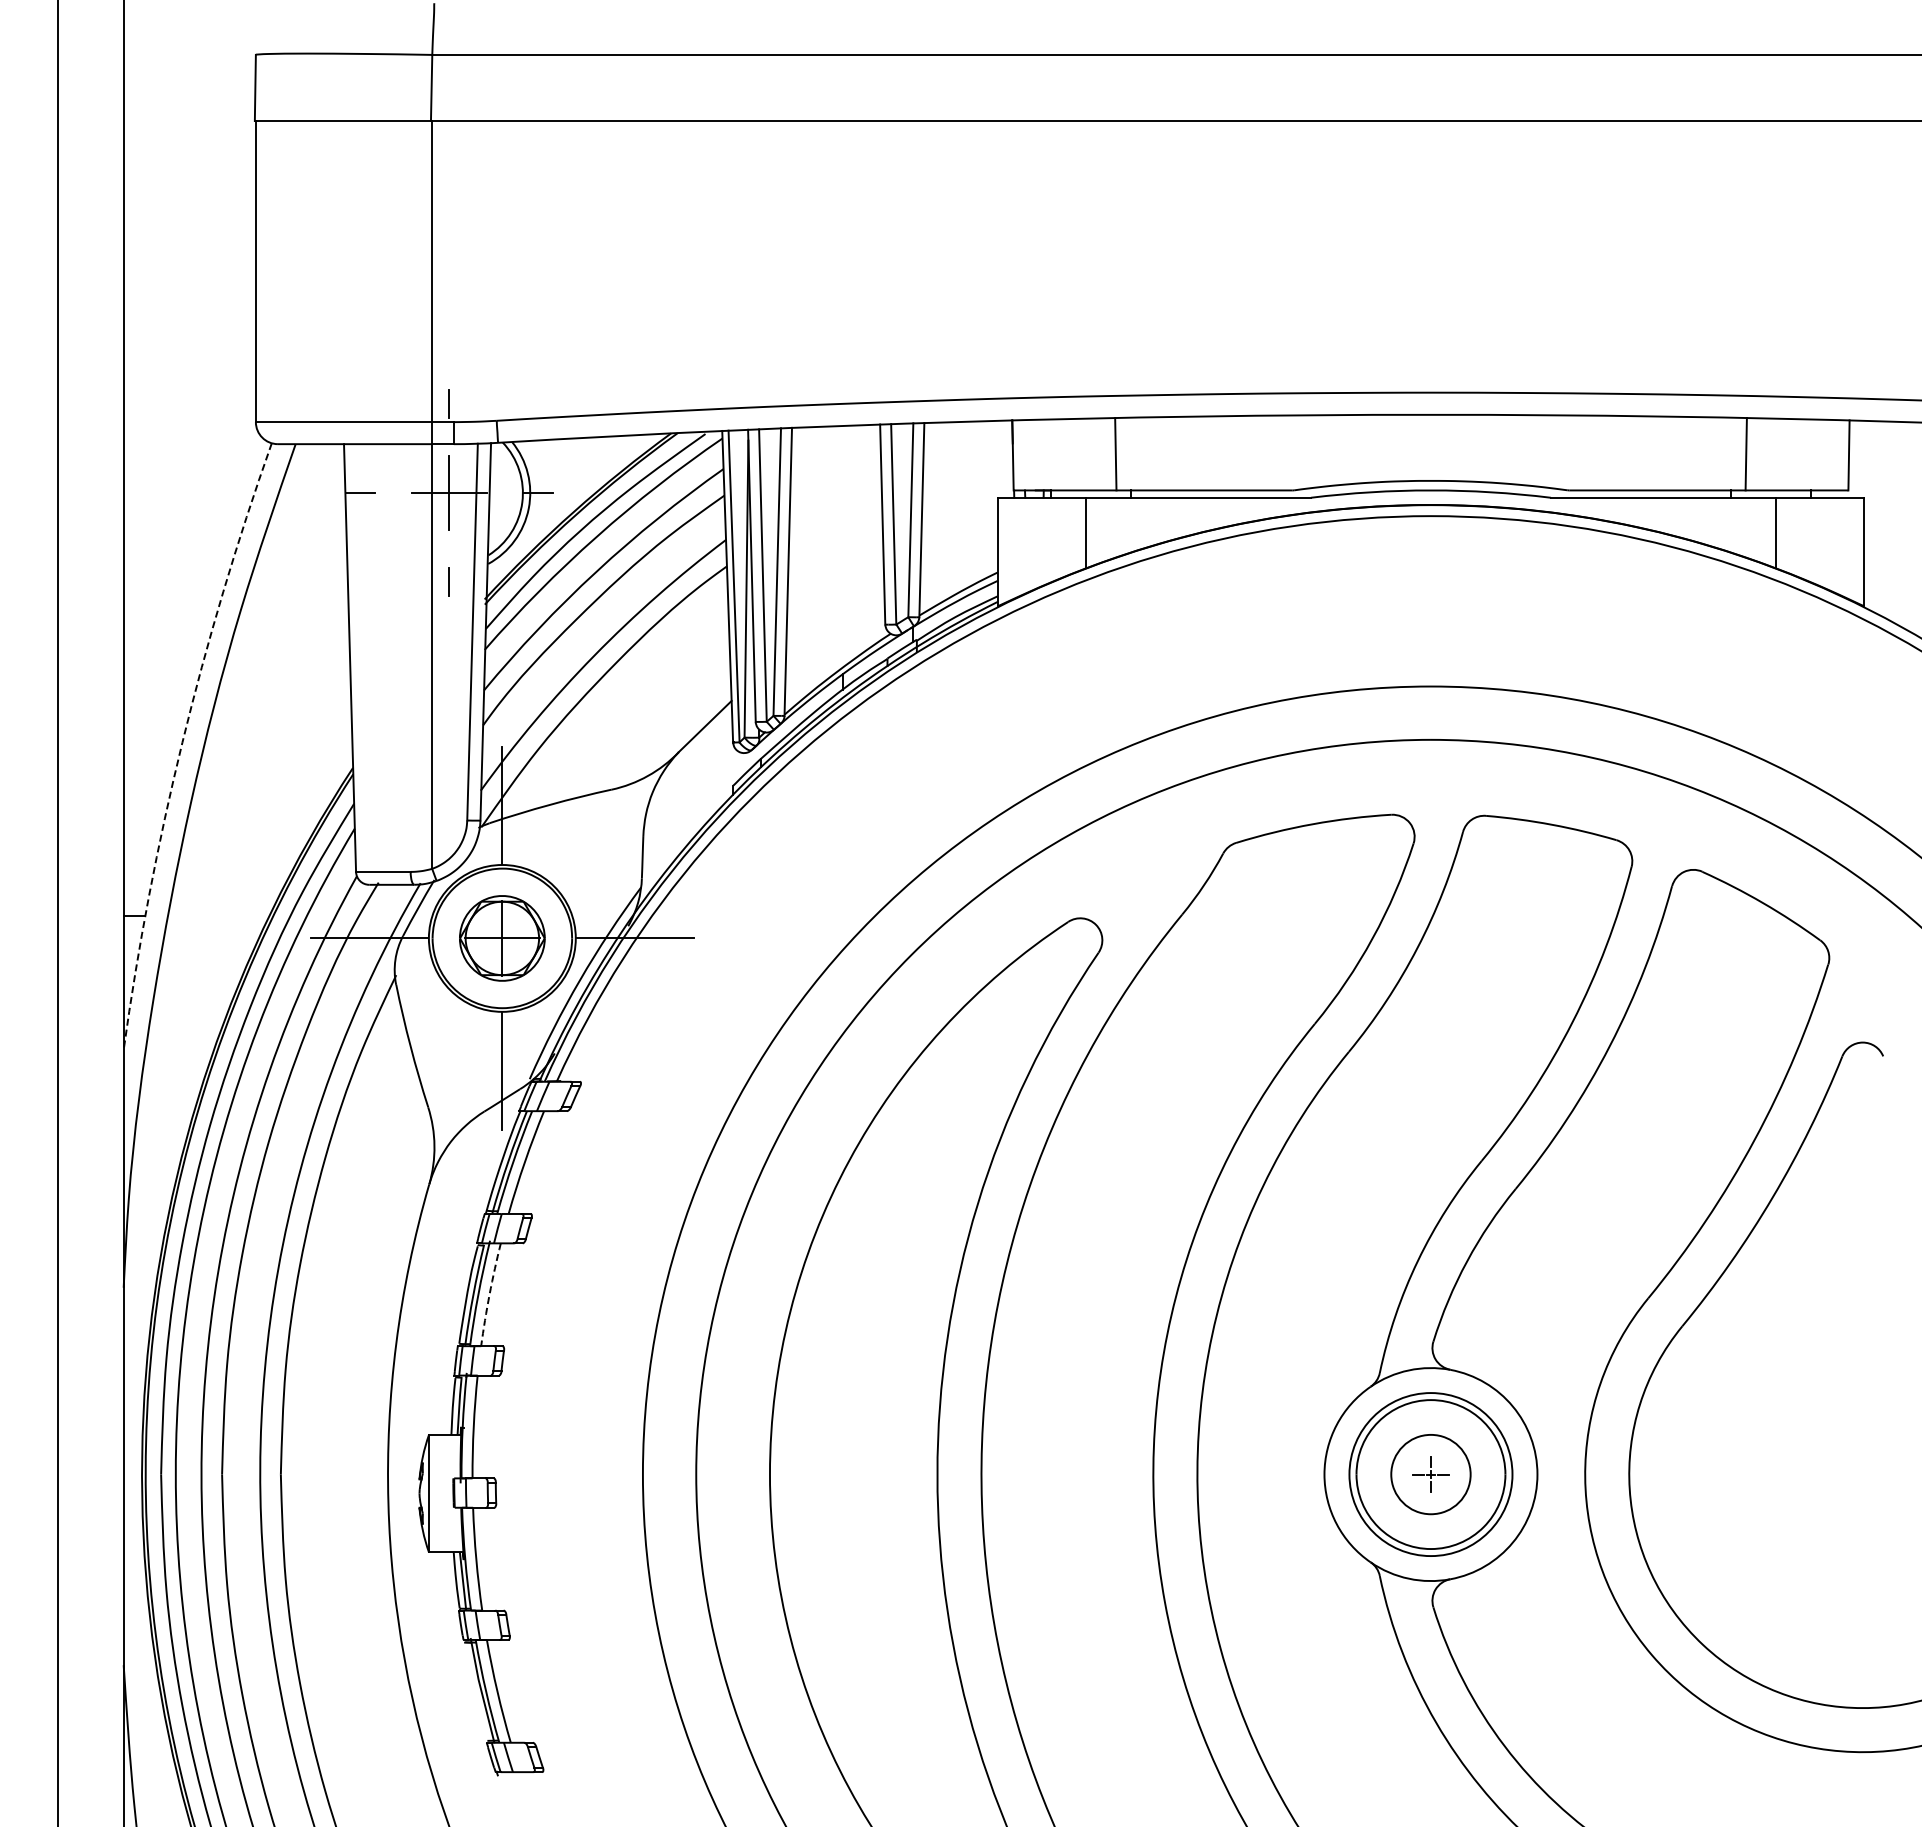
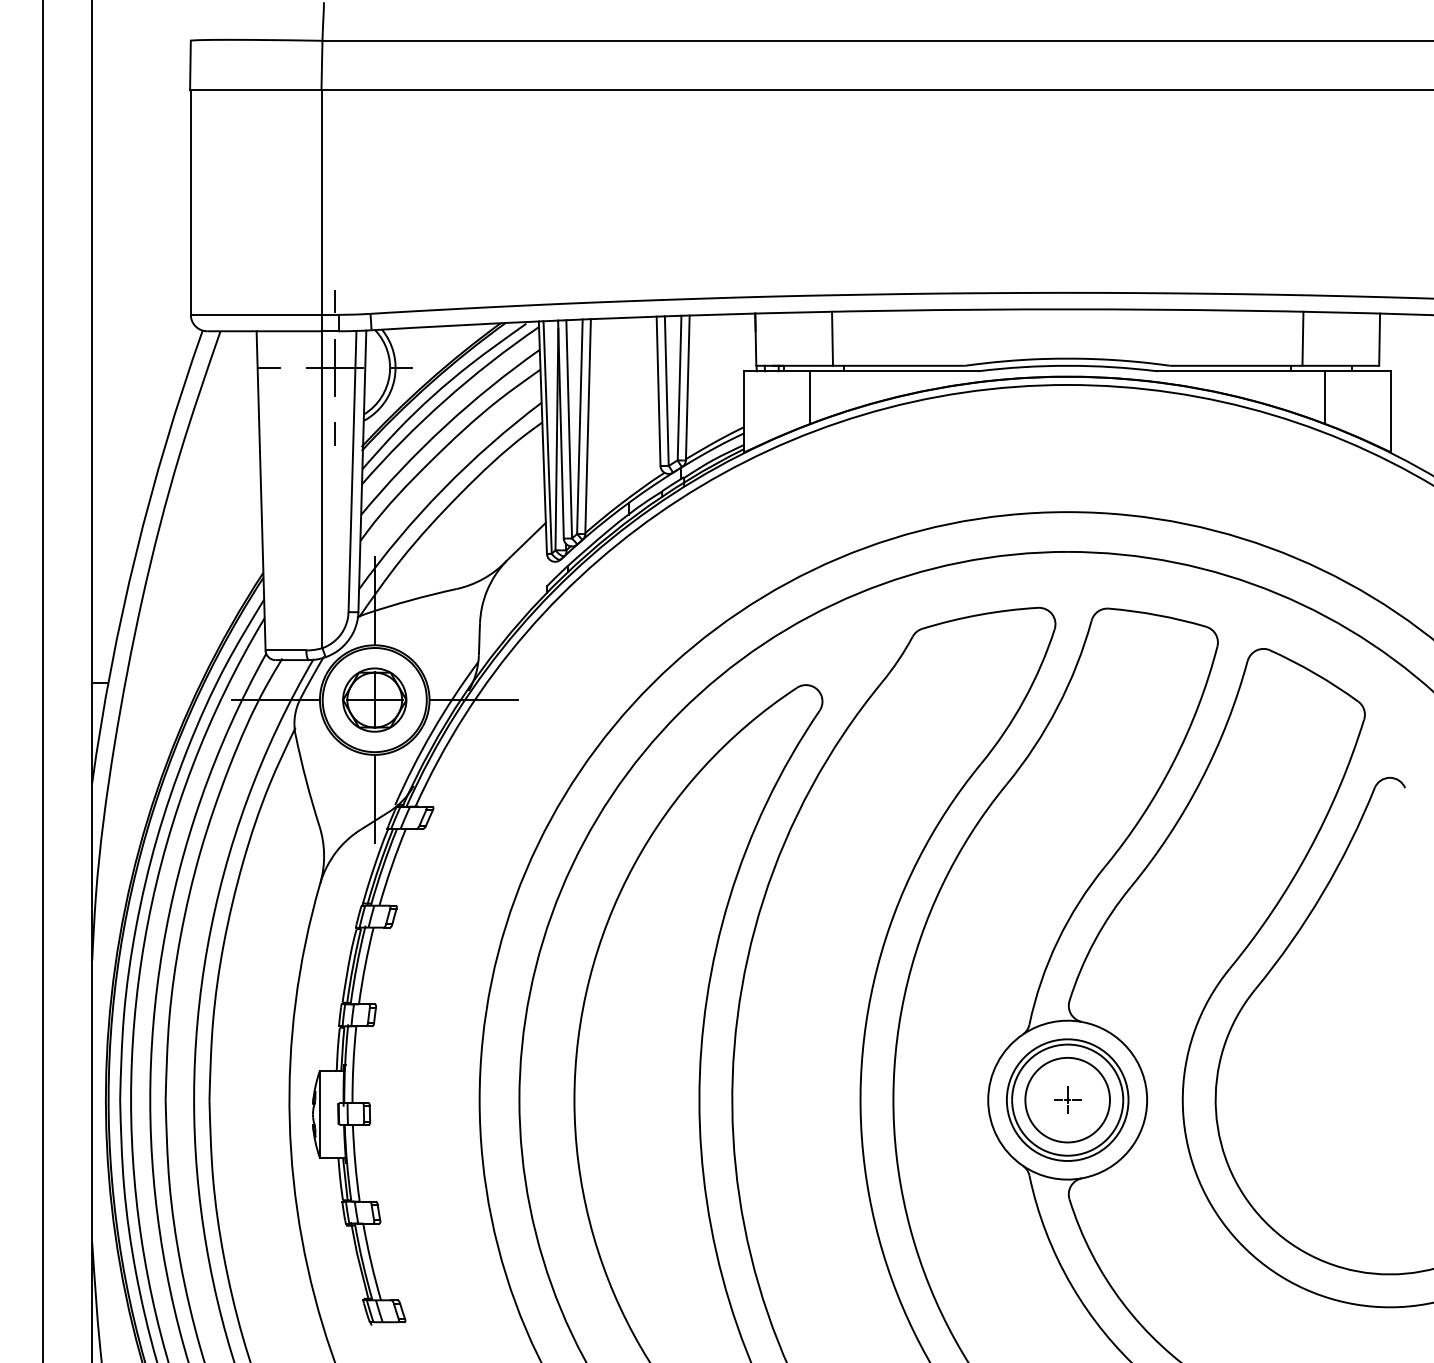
arc: (182, 742) -> (136, 553), dashed -> solid
arc: (489, 1294) -> (365, 965), dashed -> solid
circle: (1430, 1474) -> (1067, 1100), size x1.43

